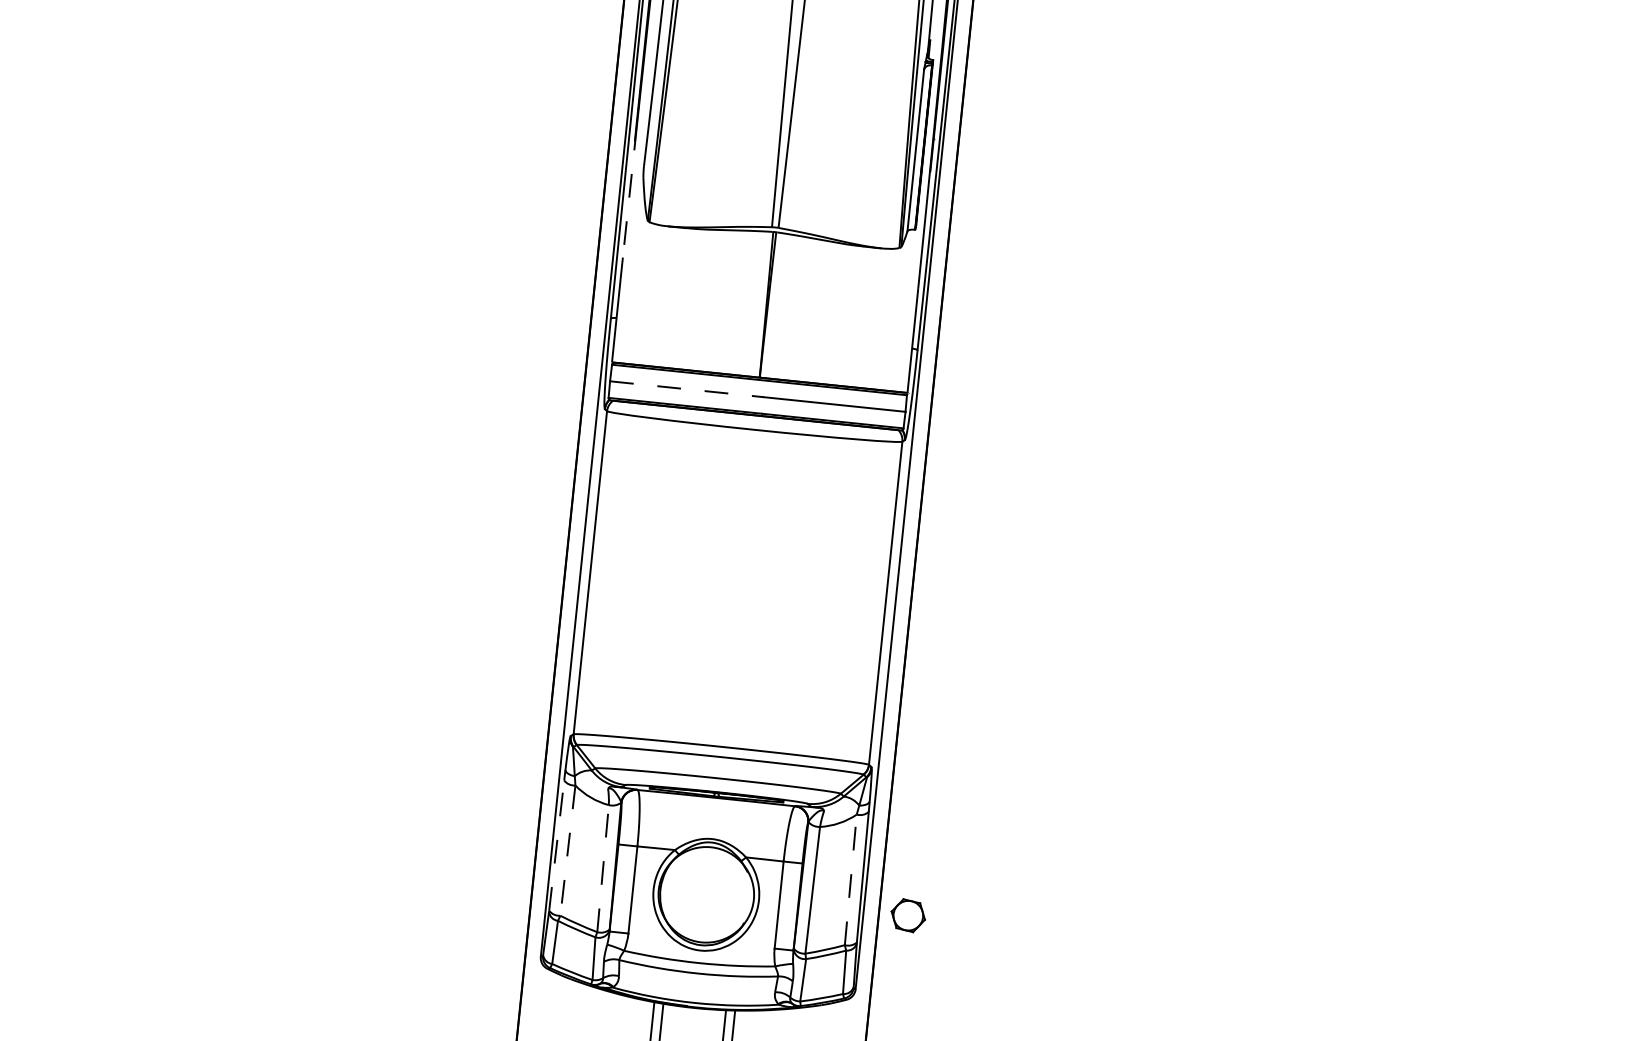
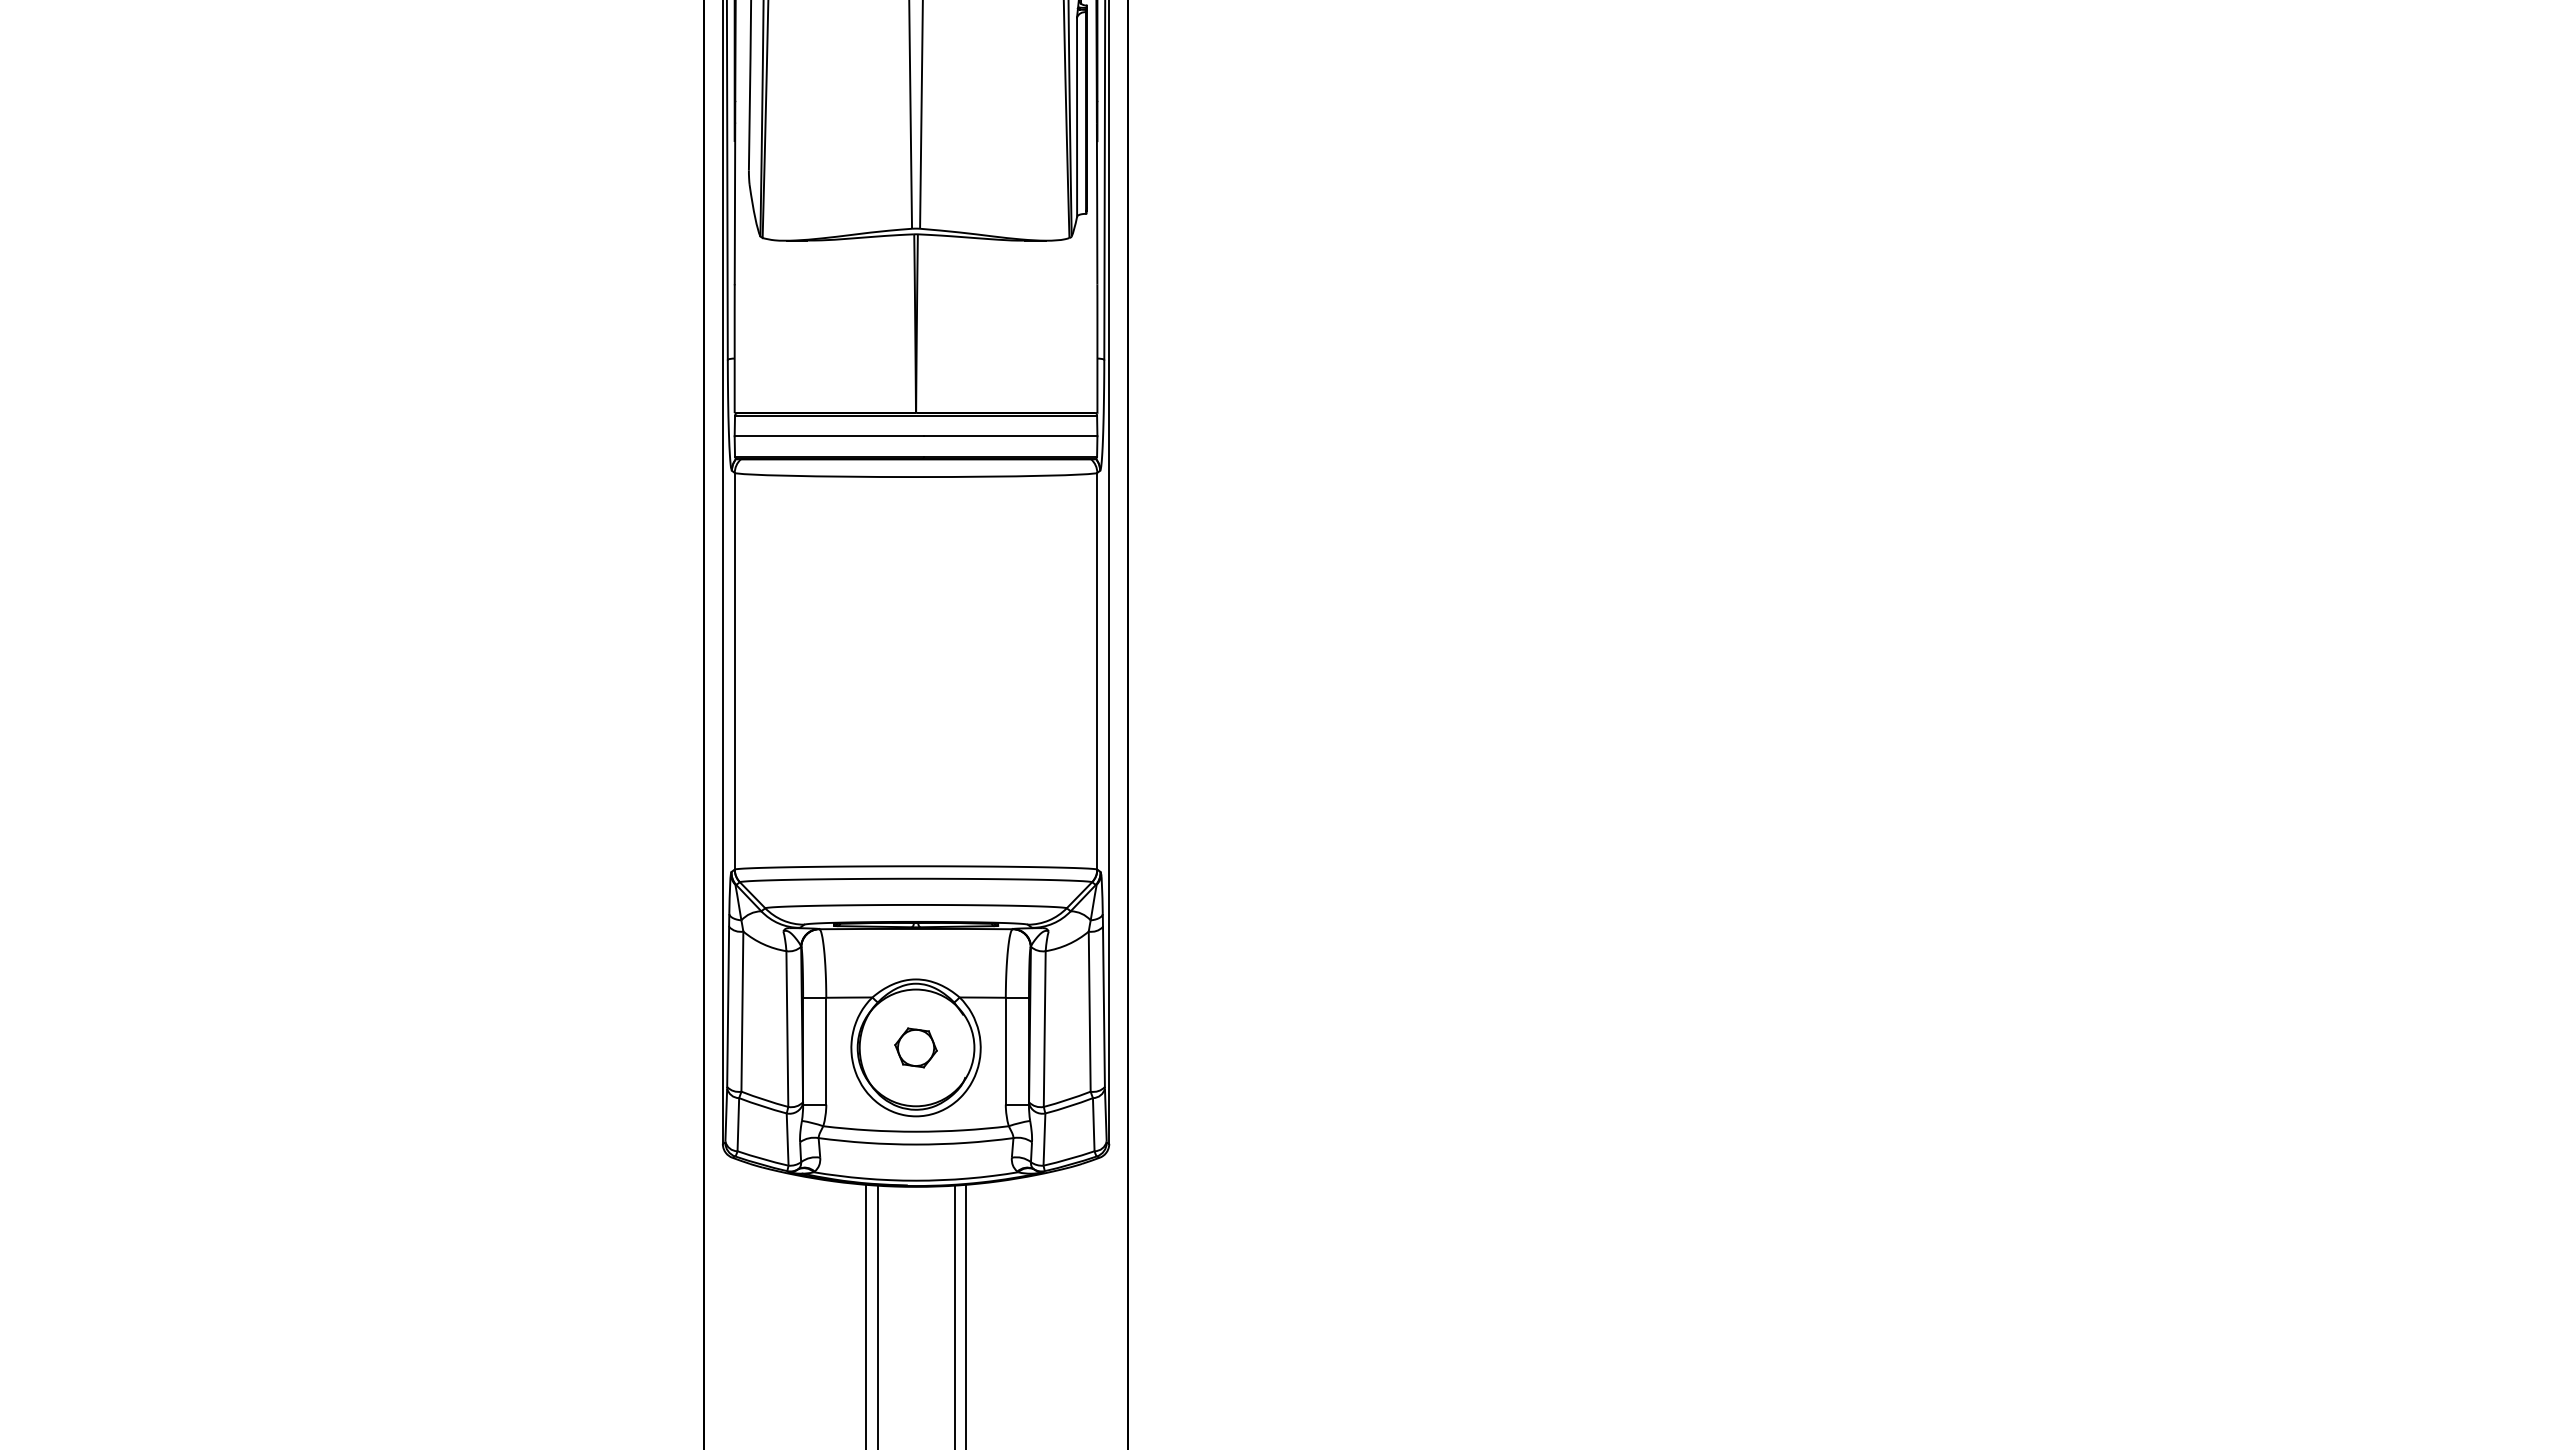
line: (629, 192) -> (734, 204), dashed -> solid
line: (687, 389) -> (829, 436), dashed -> solid
line: (557, 845) -> (728, 1006), dashed -> solid
line: (567, 851) -> (742, 1012), dashed -> solid
line: (603, 869) -> (787, 1029), dashed -> solid
line: (850, 879) -> (1089, 1011), dashed -> solid
part: (907, 915) -> (915, 1047), moved

